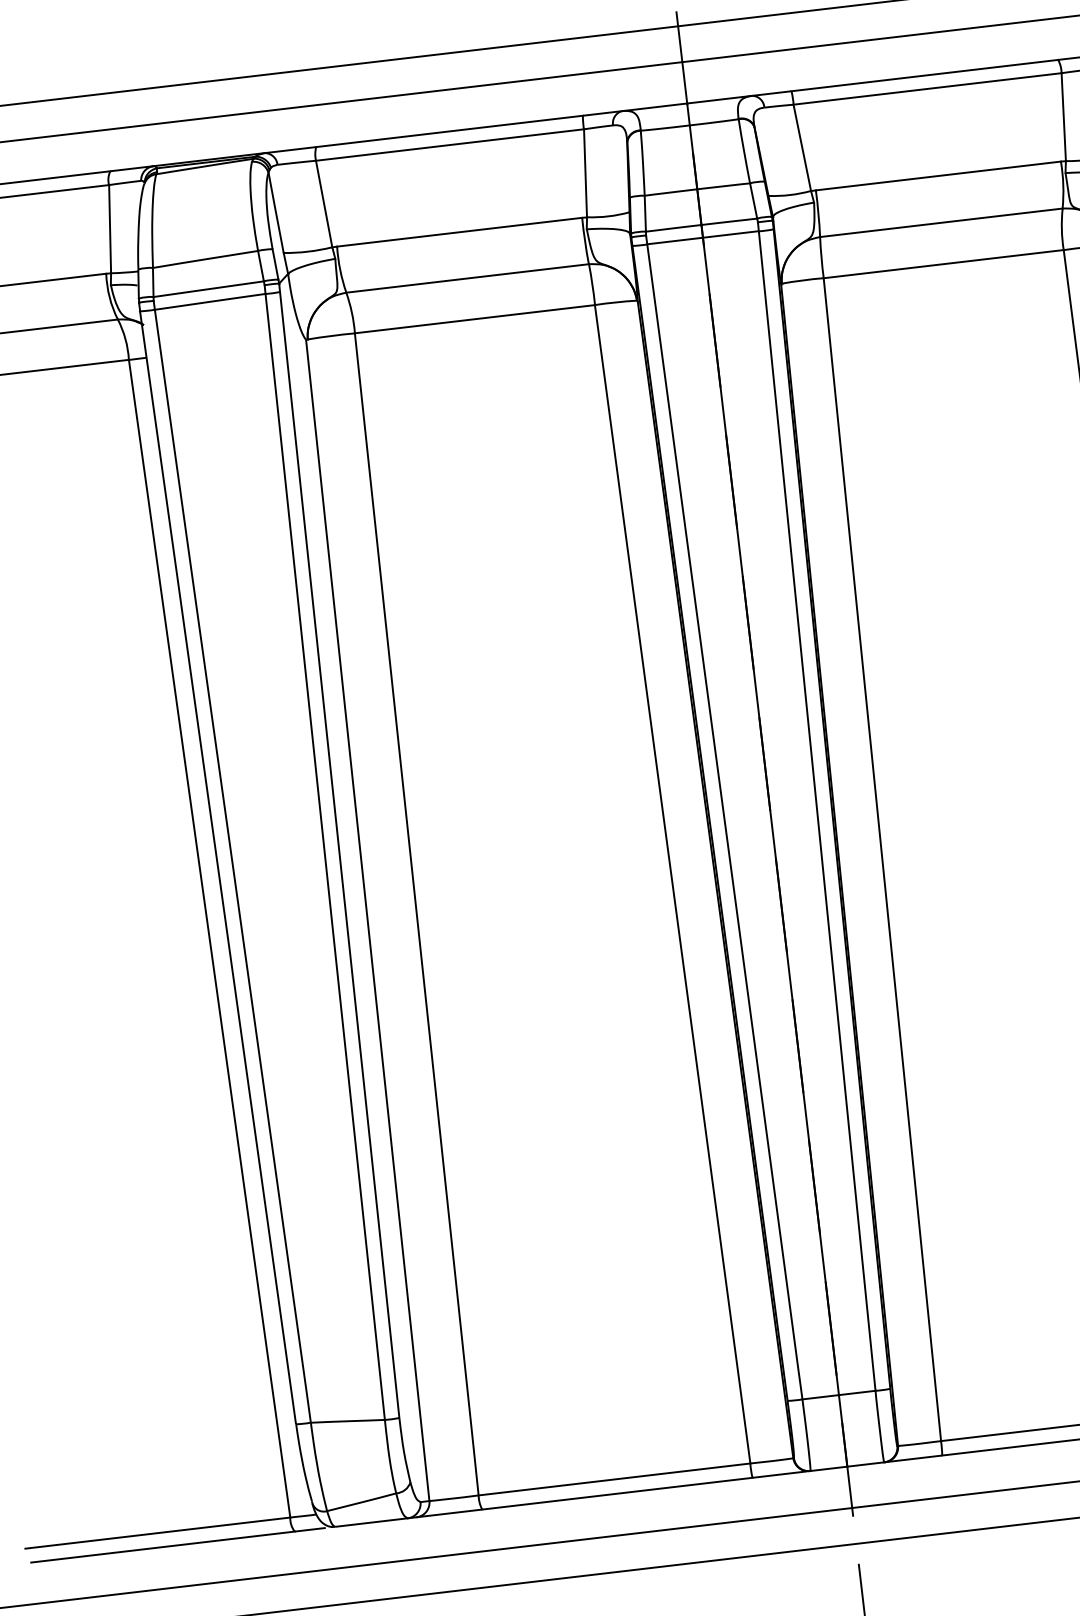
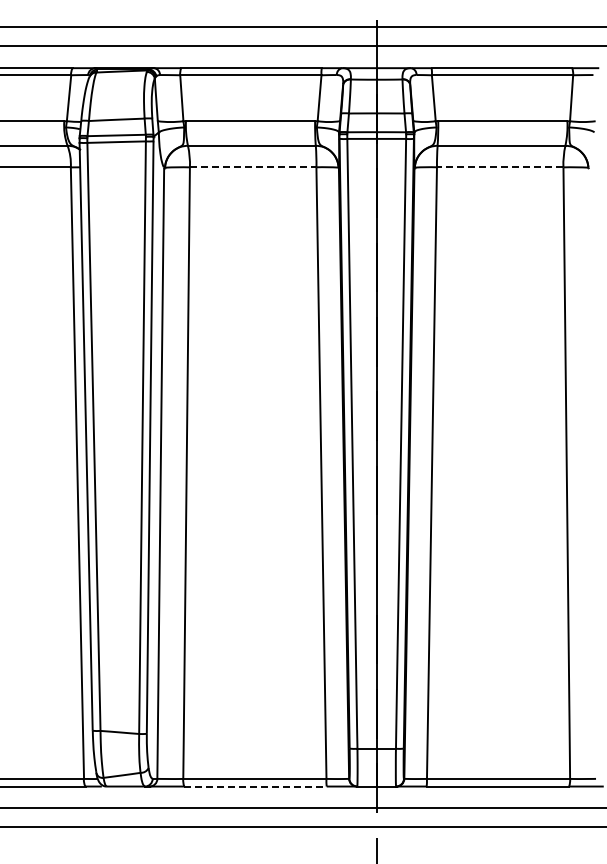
line: (942, 264) -> (499, 167), solid -> dashed
line: (475, 319) -> (253, 167), solid -> dashed
line: (619, 1493) -> (256, 786), solid -> dashed

